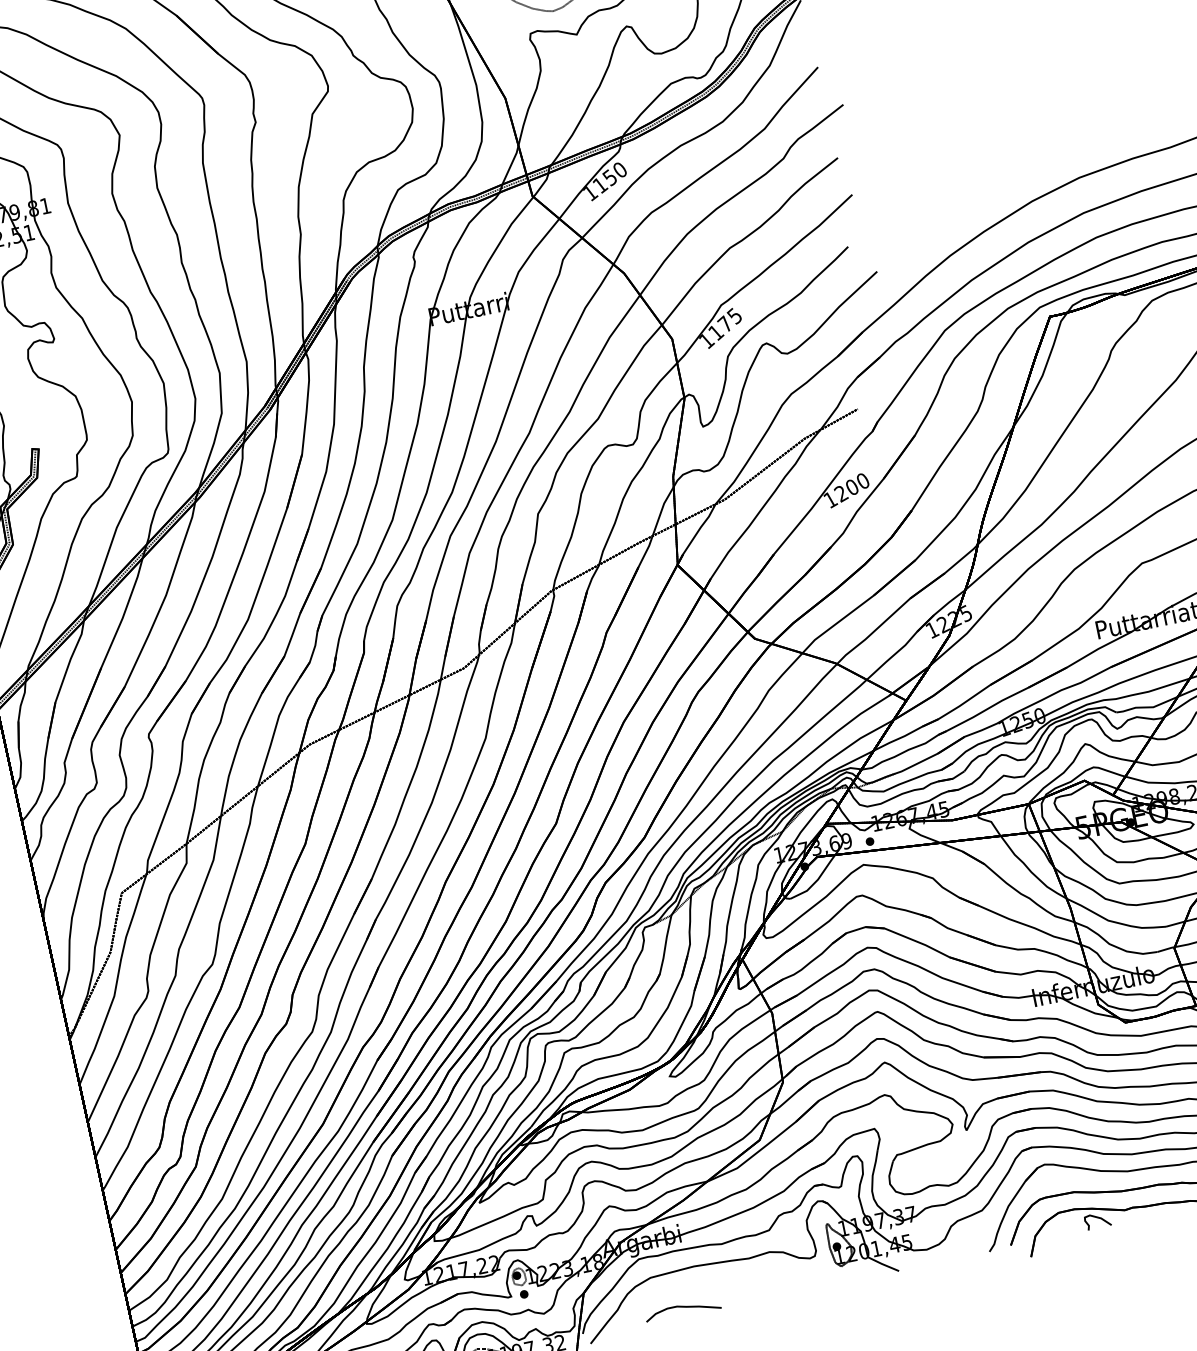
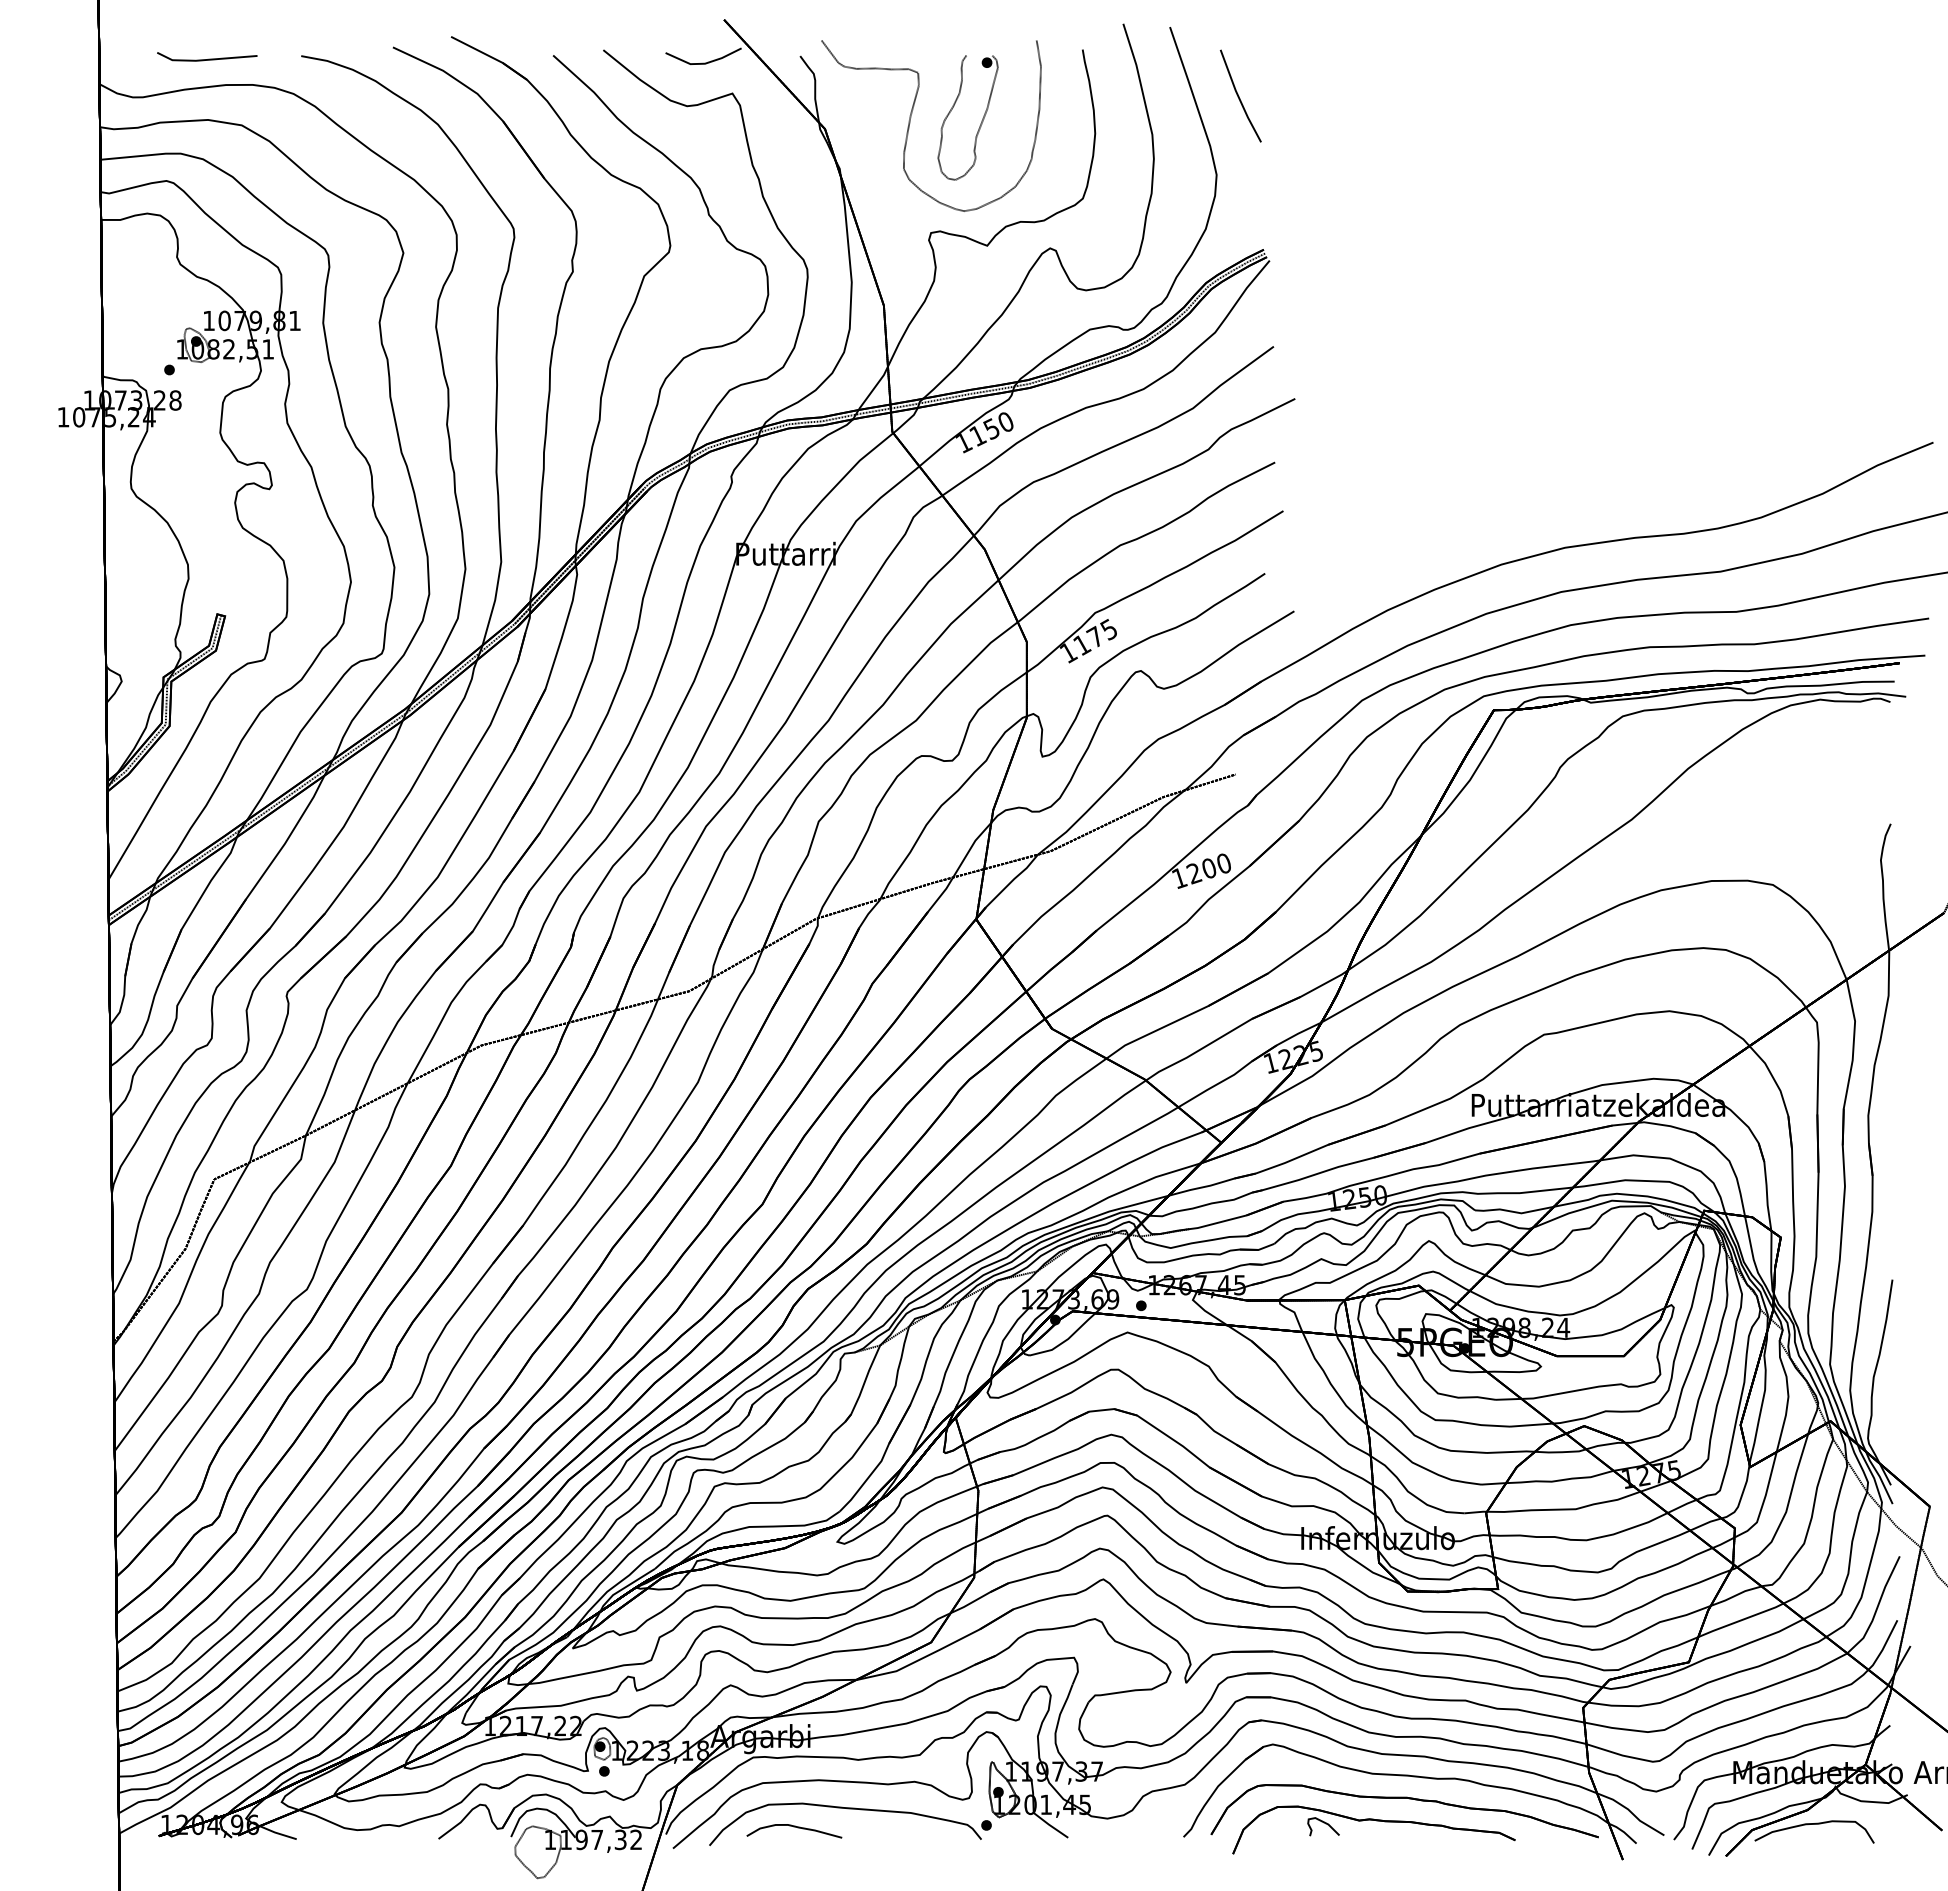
part: (723, 1284) -> (850, 1809), added

